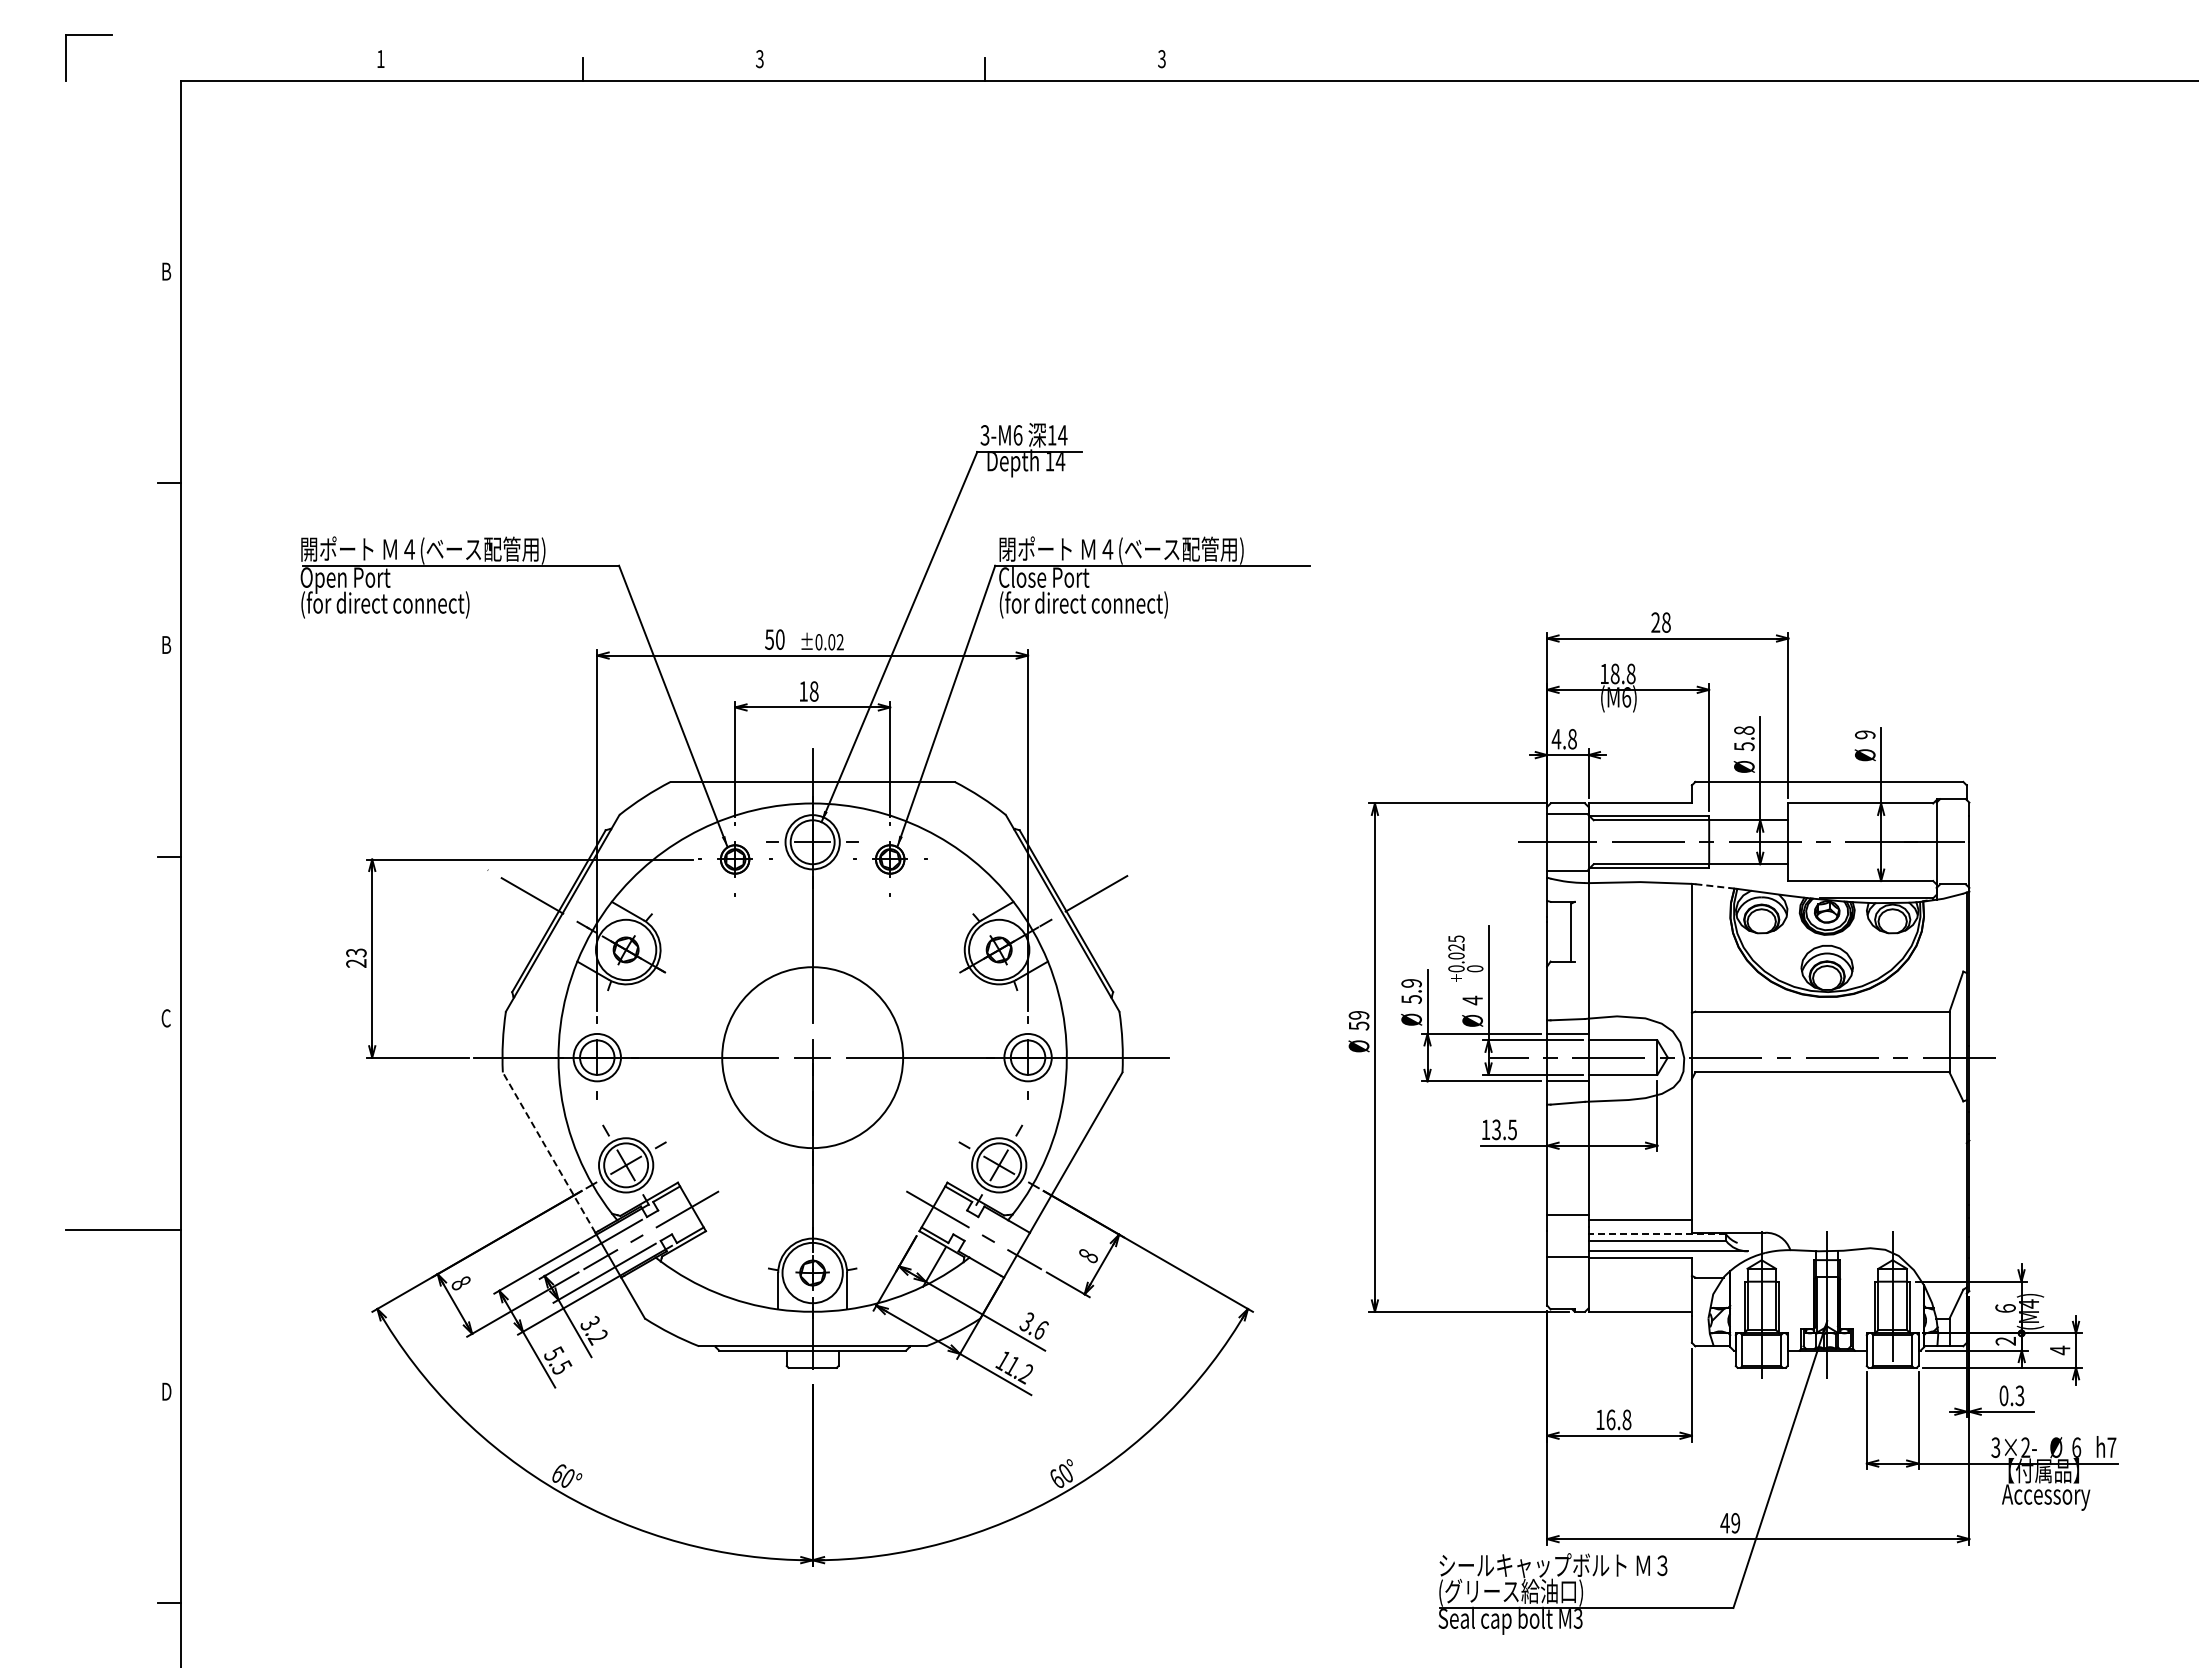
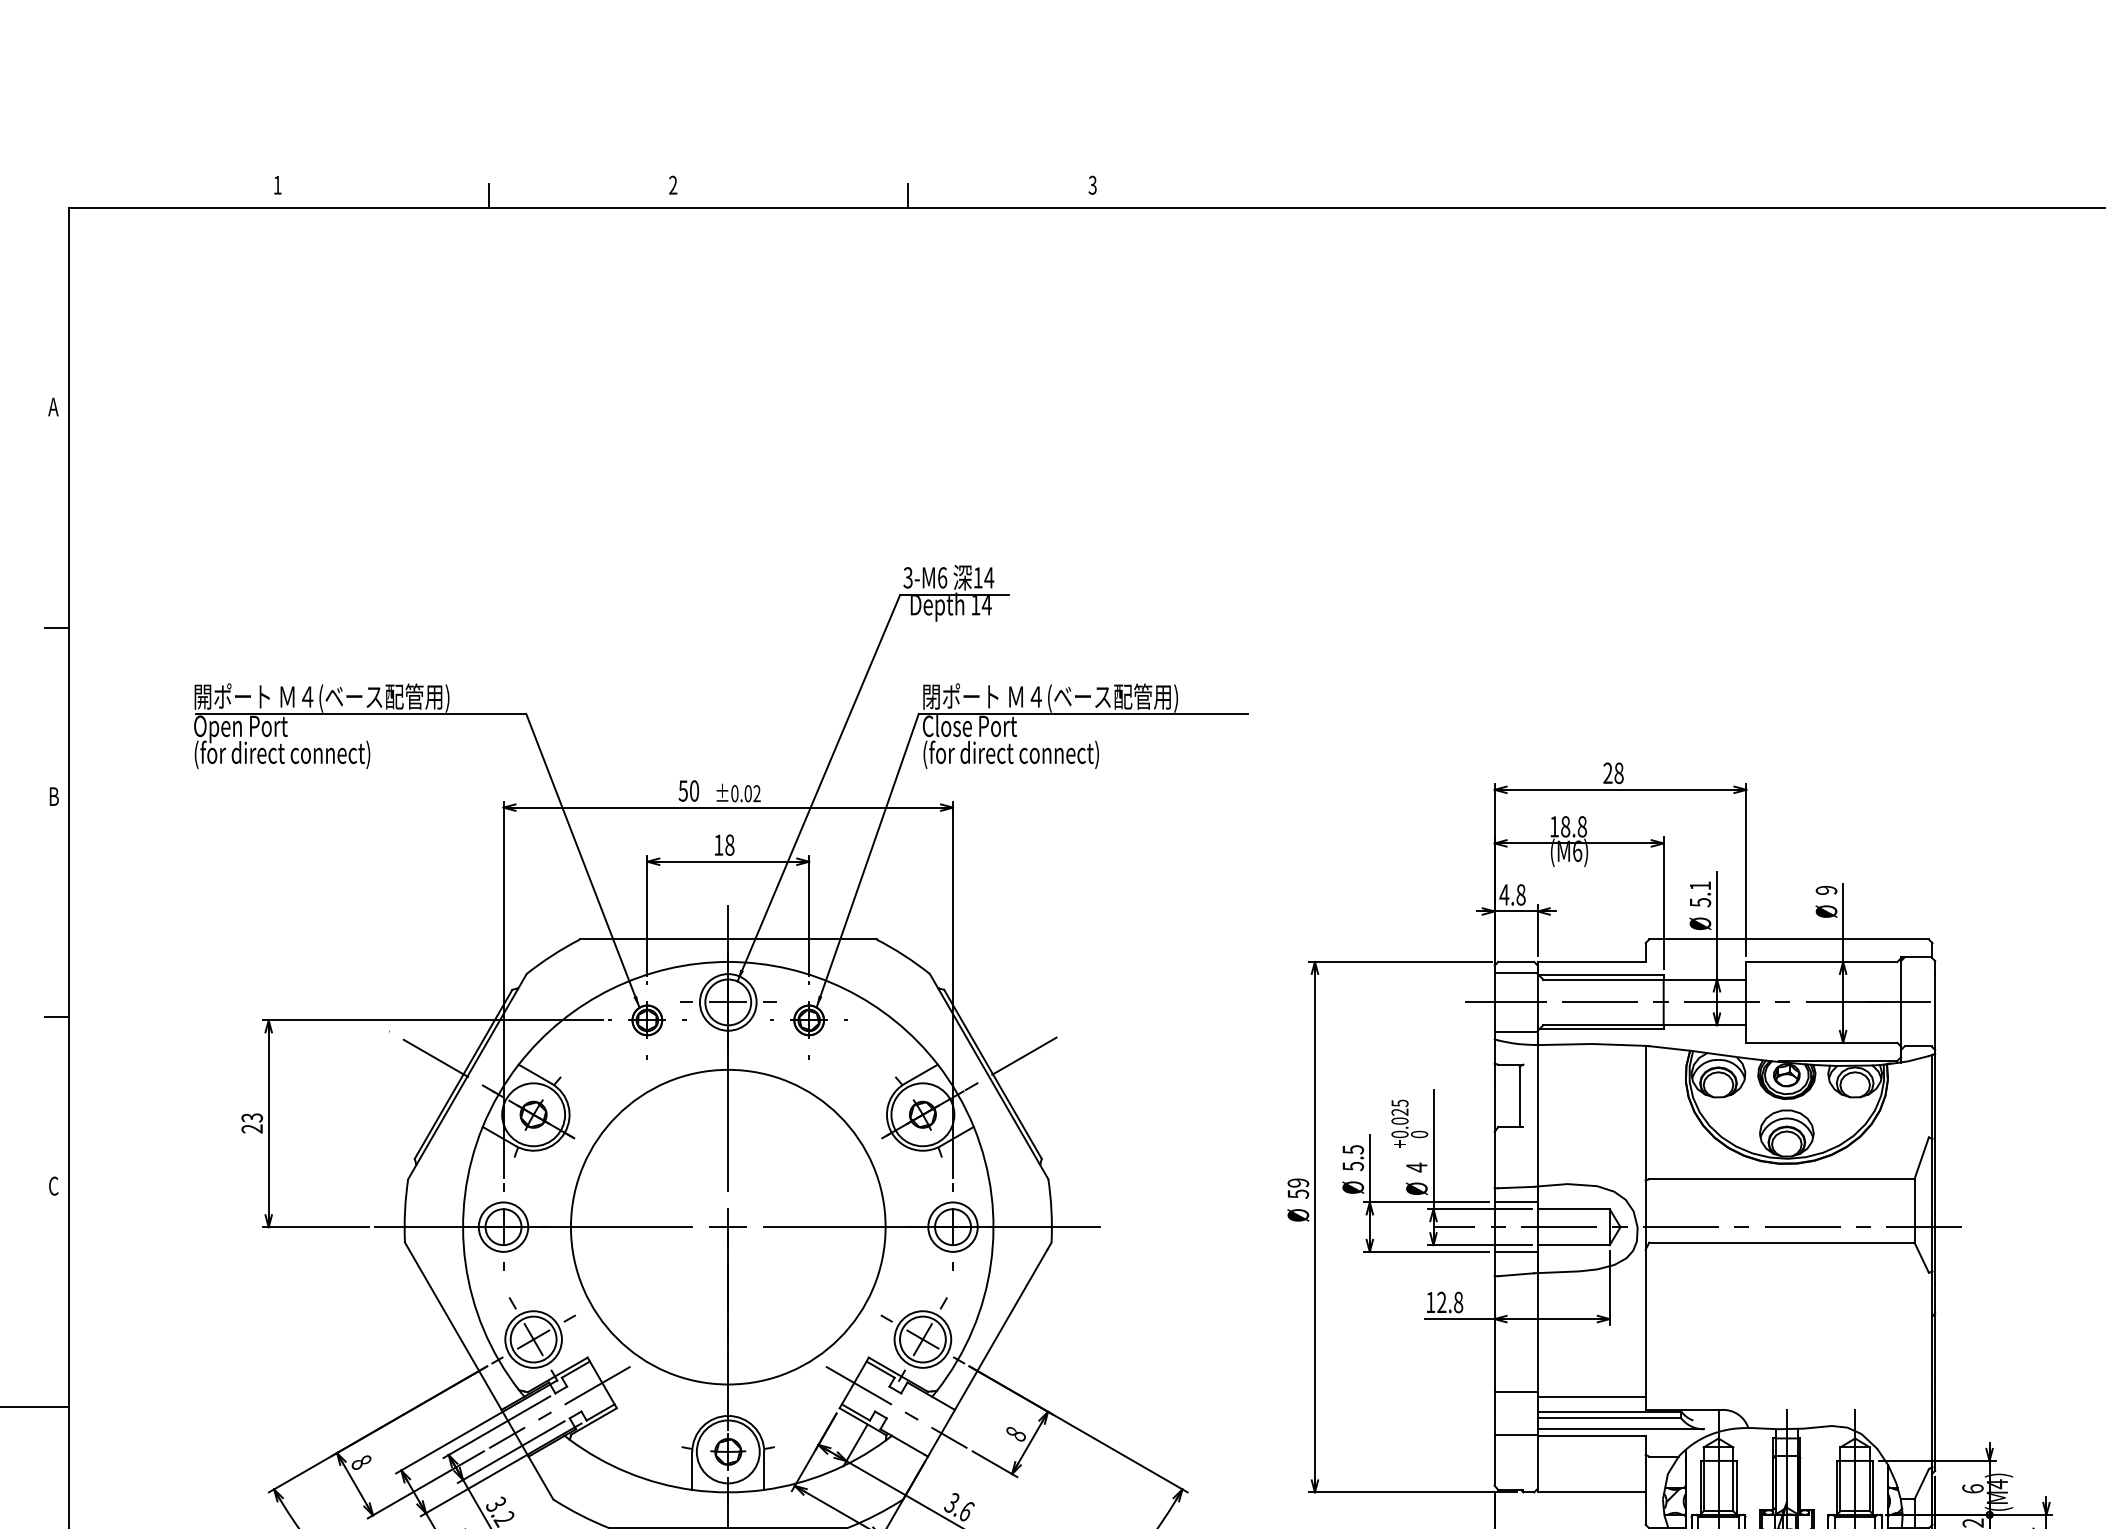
text: (759, 59) -> (672, 185), 3 -> 2
text: (166, 271) -> (54, 406), B -> A
text: (1744, 730) -> (1700, 885), 5.8 -> 5.1
line: (1714, 886) -> (1669, 1048), dashed -> solid
text: (1411, 983) -> (1353, 1149), 5.9 -> 5.5
circle: (812, 1057) -> (728, 1227), size x1.67
text: (1504, 1129) -> (1450, 1302), 13.5 -> 12.8
line: (549, 1152) -> (453, 1326), dashed -> solid
line: (1657, 1234) -> (1609, 1411), dashed -> solid

